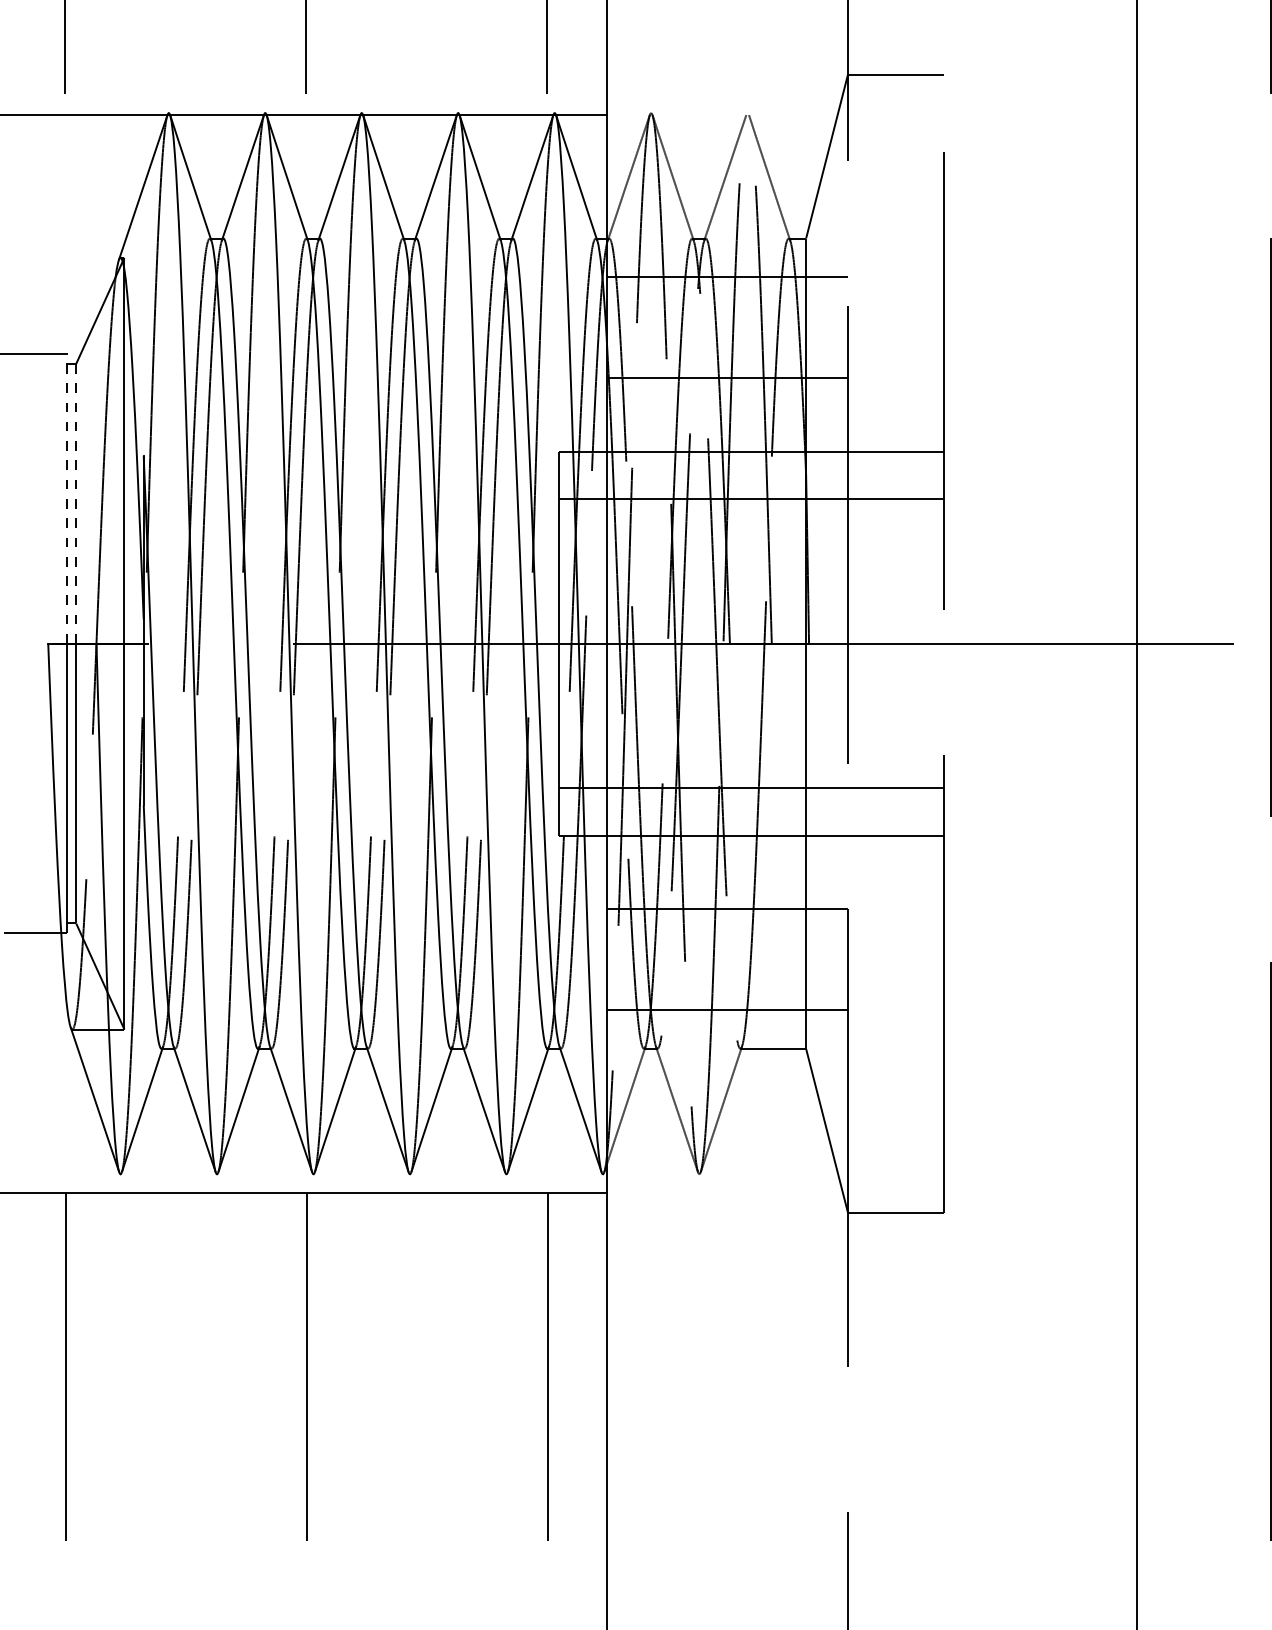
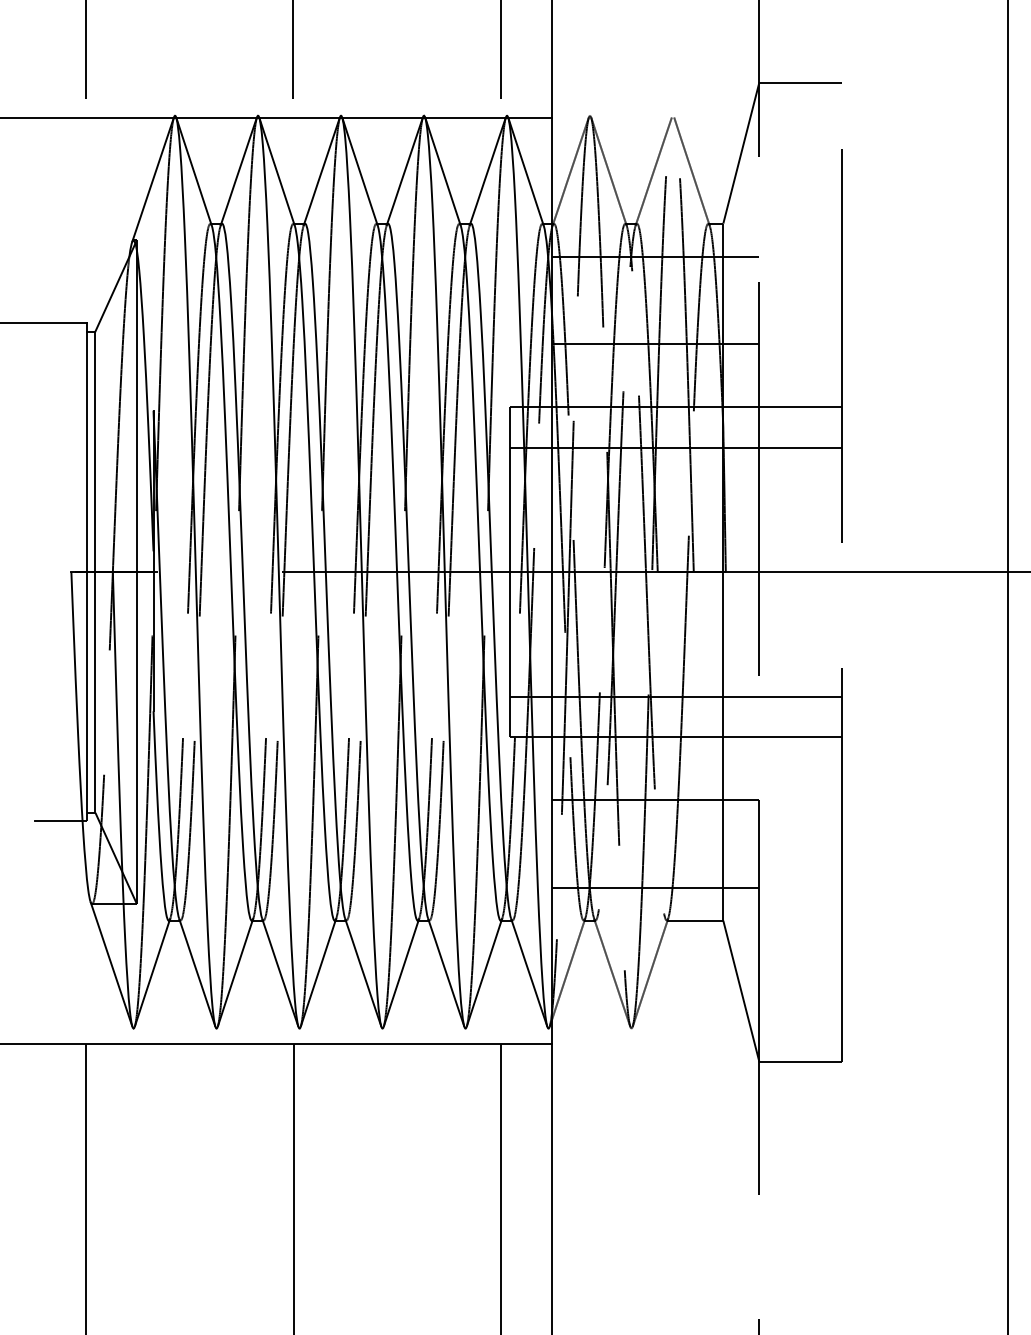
line: (66, 498) -> (87, 447), dashed -> solid
line: (76, 503) -> (95, 451), dashed -> solid

